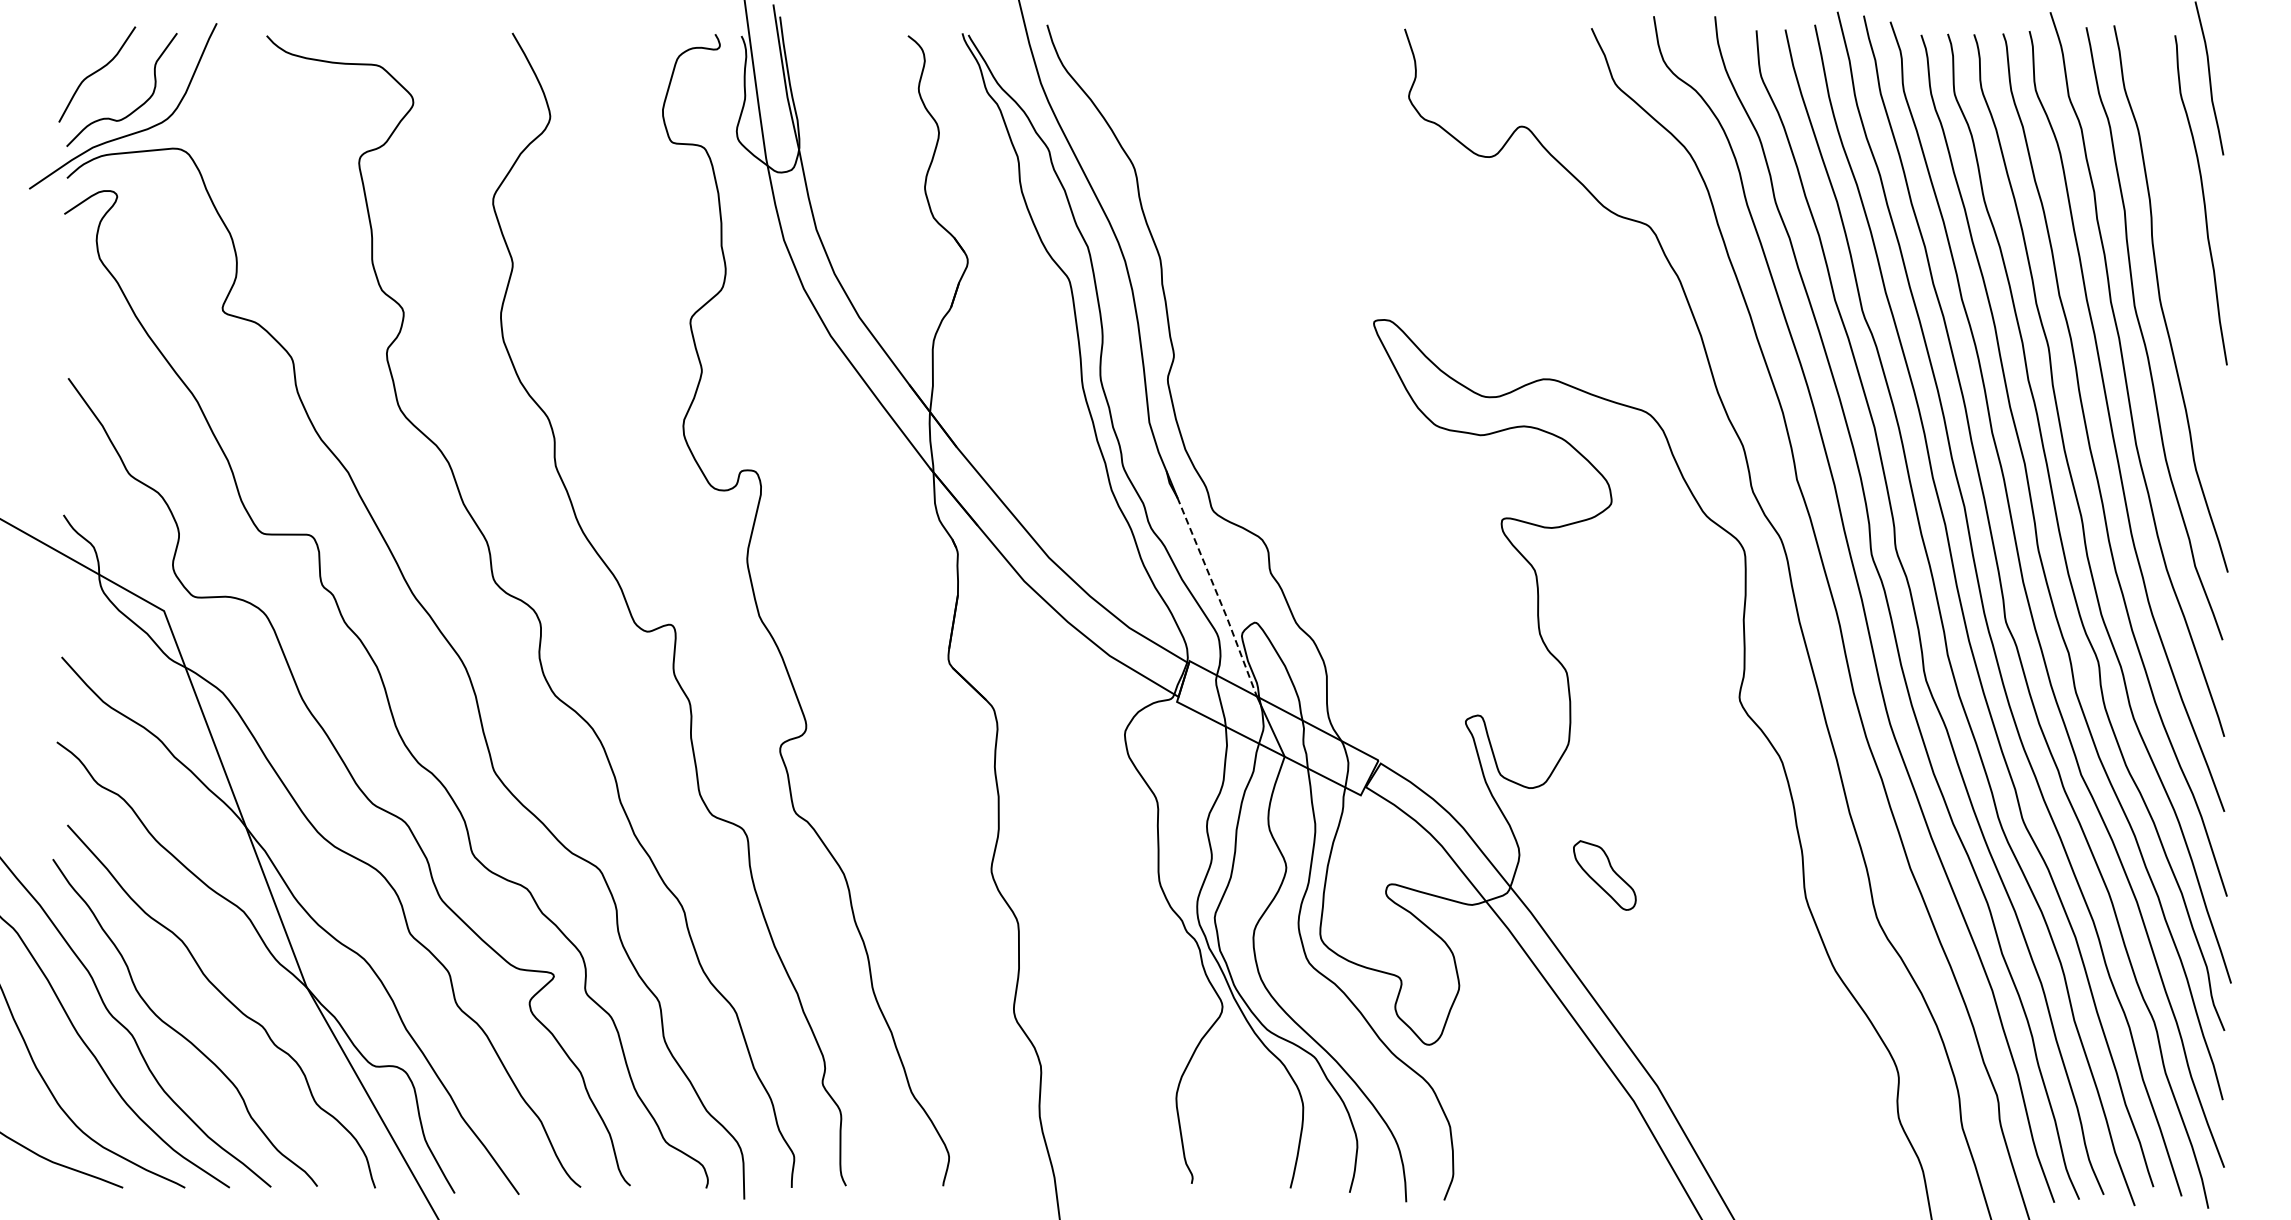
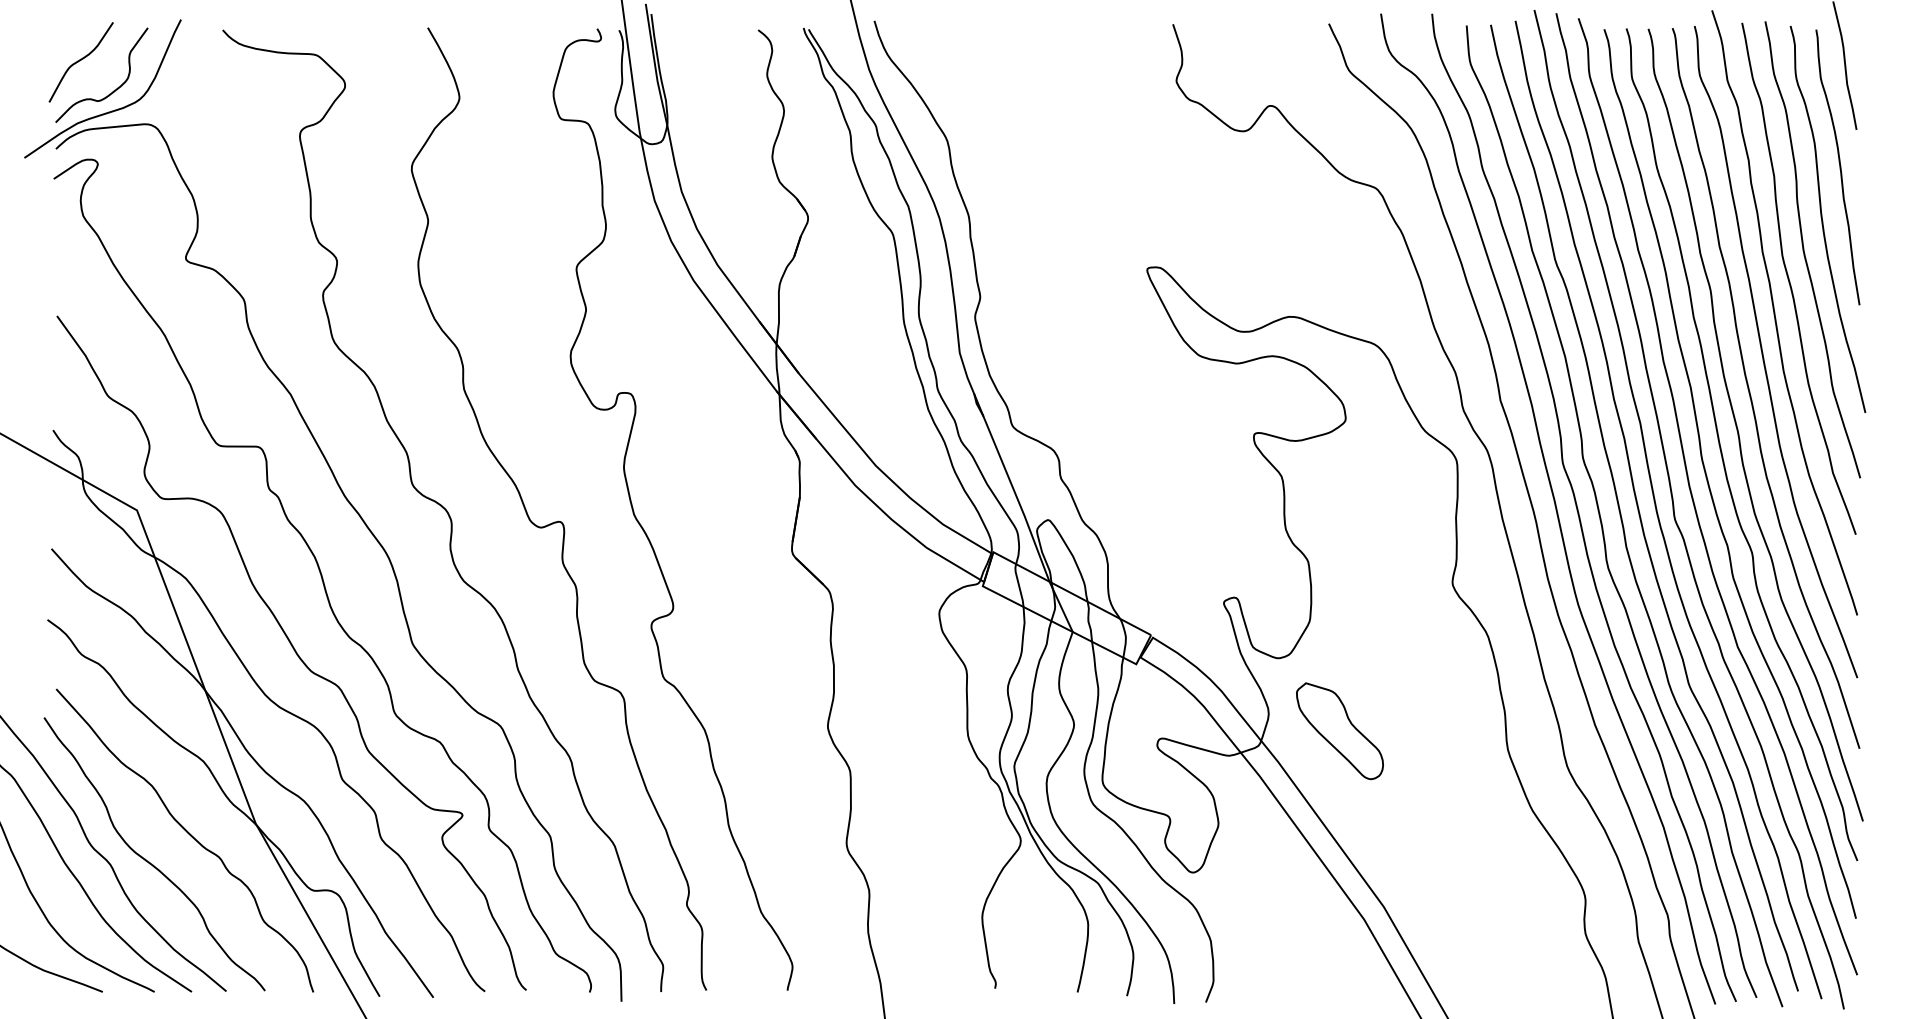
curve: (2183, 263) -> (1823, 220), added
line: (1218, 596) -> (1017, 498), dashed -> solid
part: (1604, 875) -> (1339, 731), size x1.67

